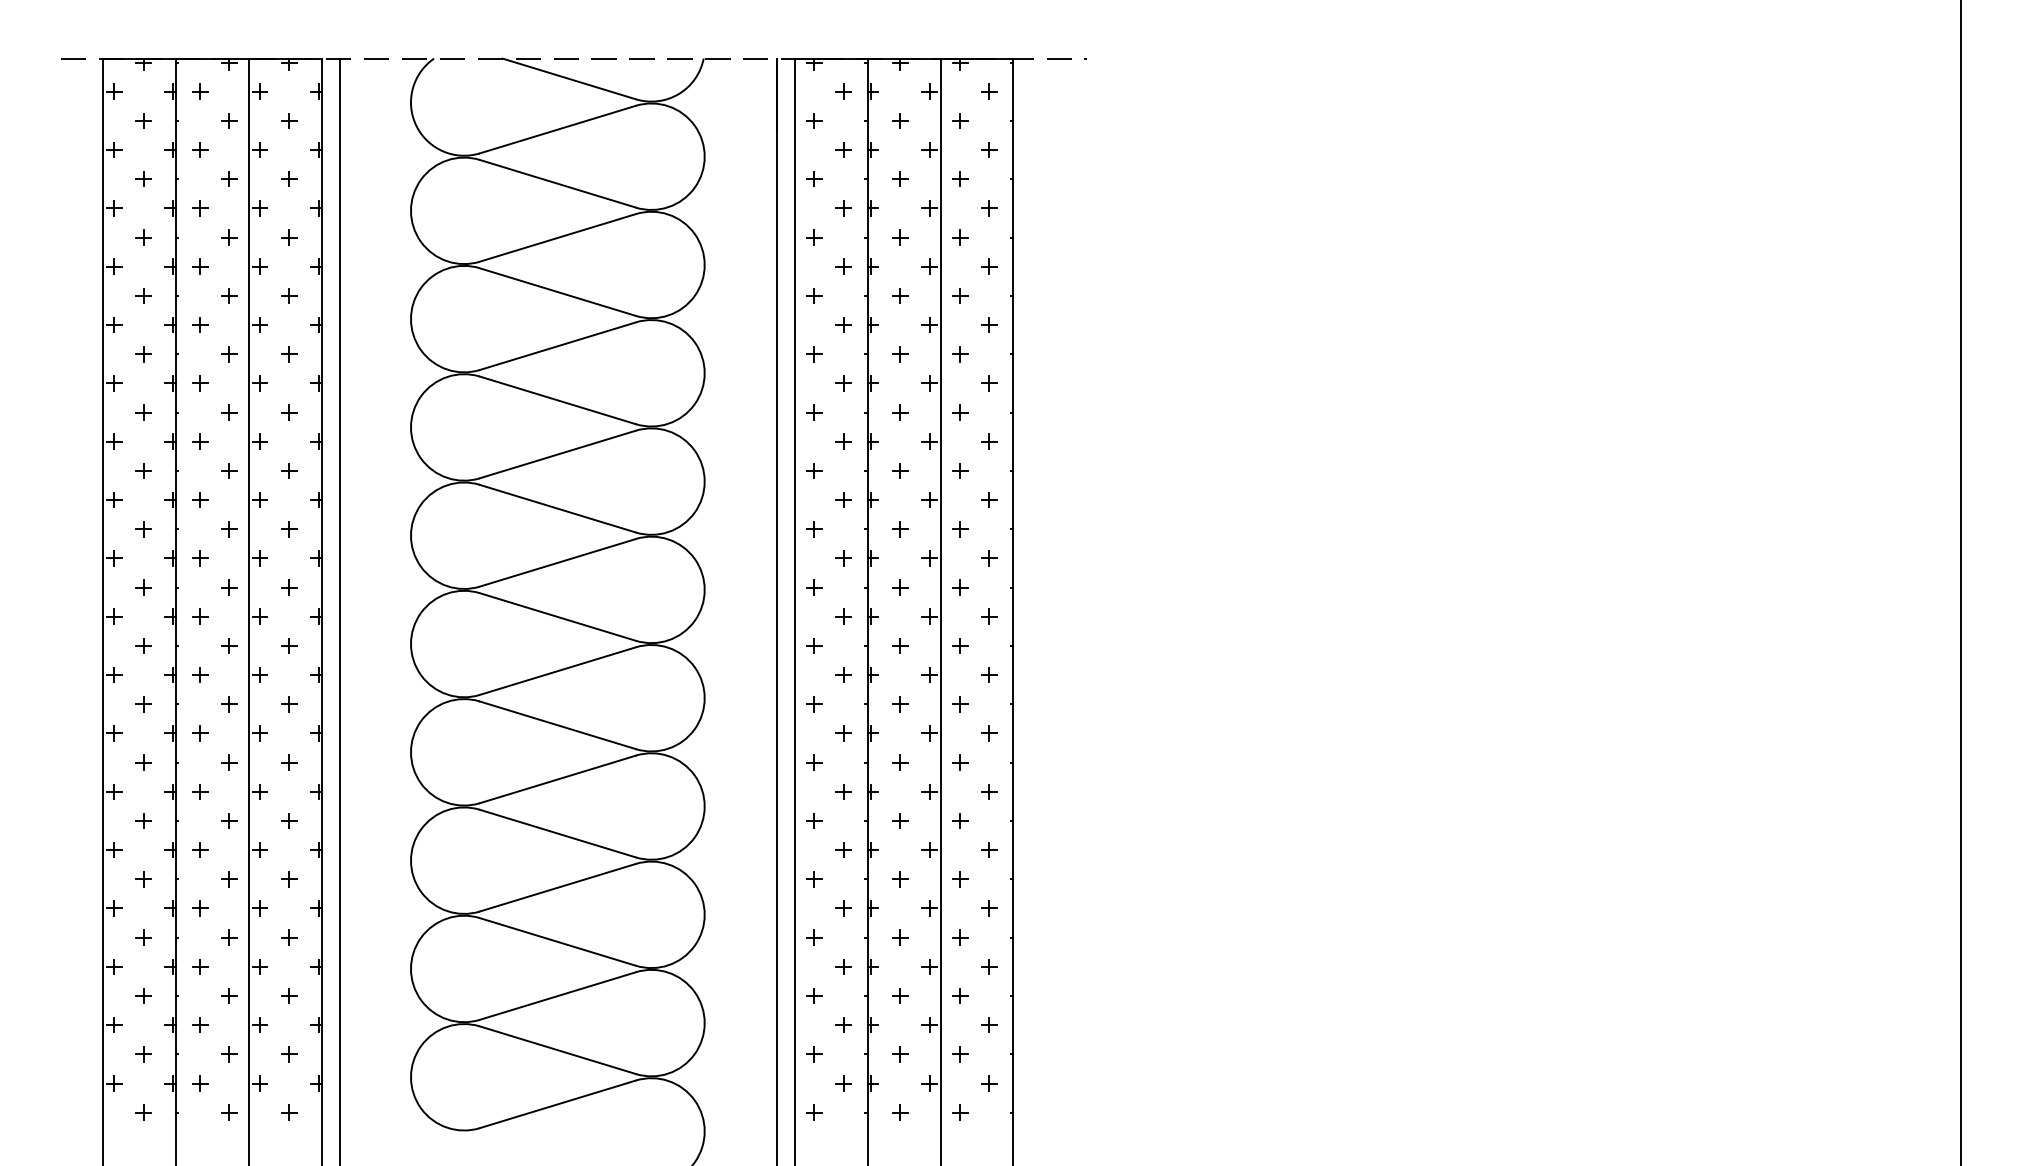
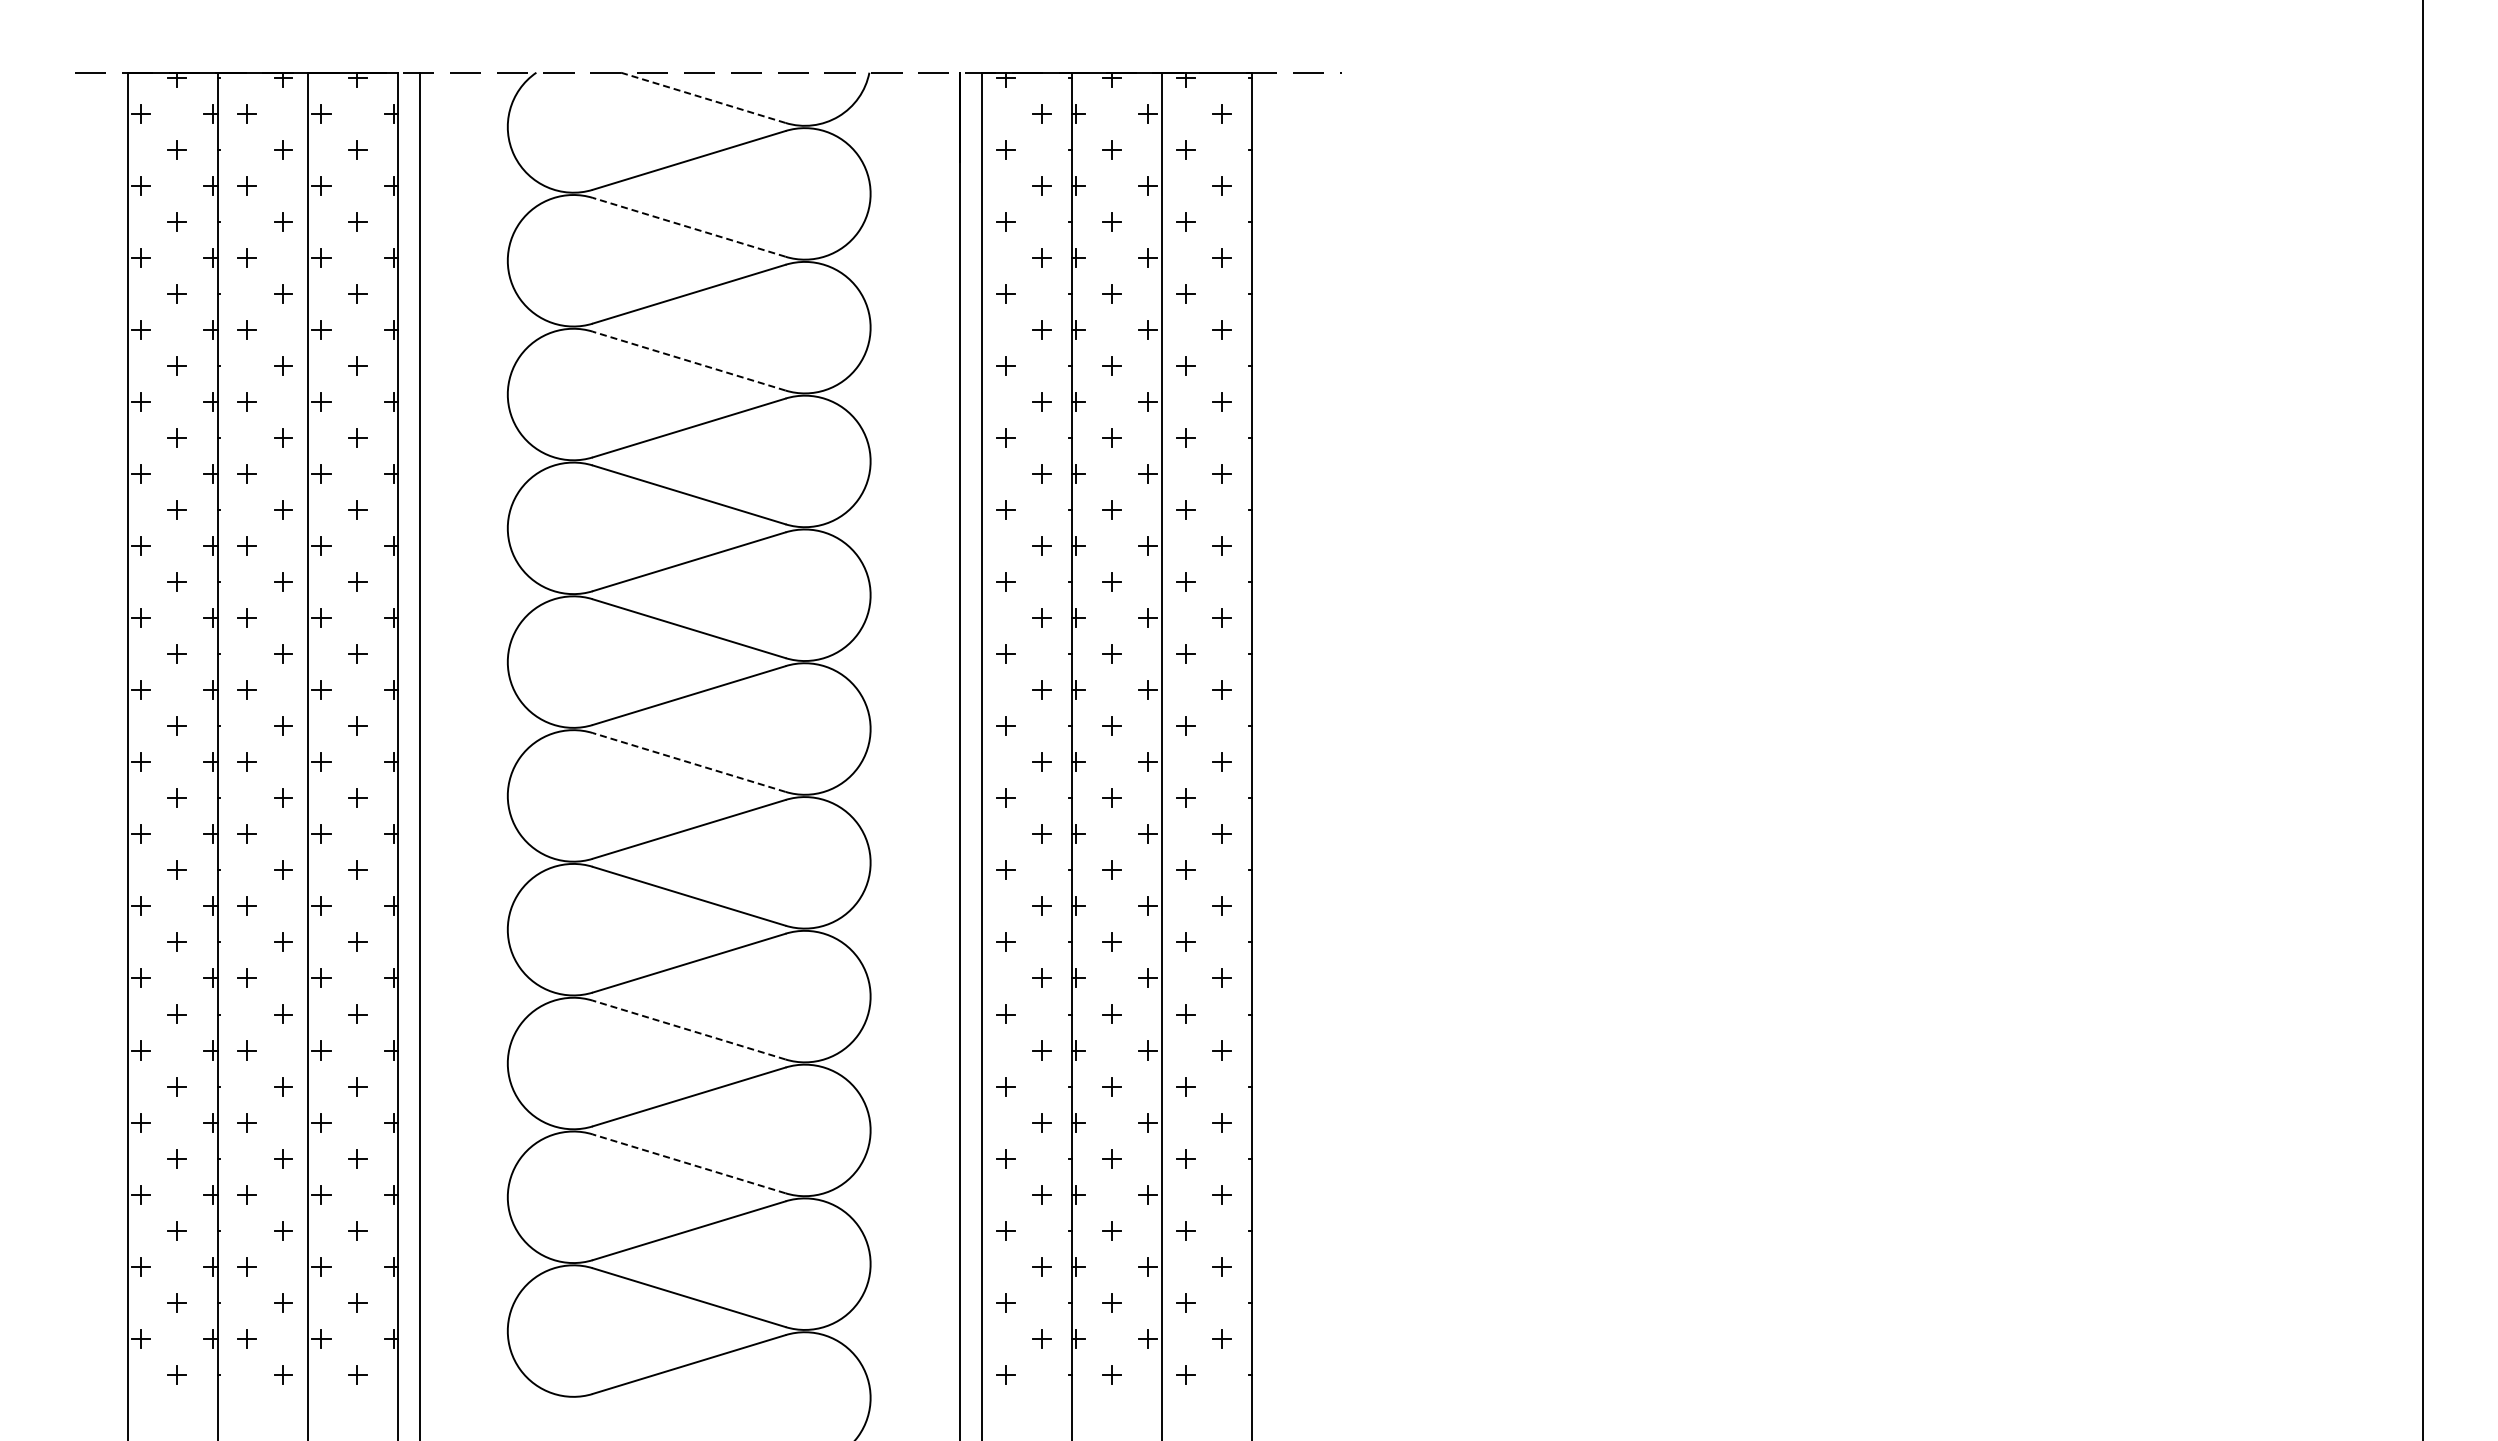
line: (569, 78) -> (703, 97), solid -> dashed
line: (558, 183) -> (689, 227), solid -> dashed
line: (558, 292) -> (689, 361), solid -> dashed
line: (558, 616) -> (689, 762), solid -> dashed
line: (558, 833) -> (689, 1030), solid -> dashed
line: (558, 941) -> (689, 1163), solid -> dashed

